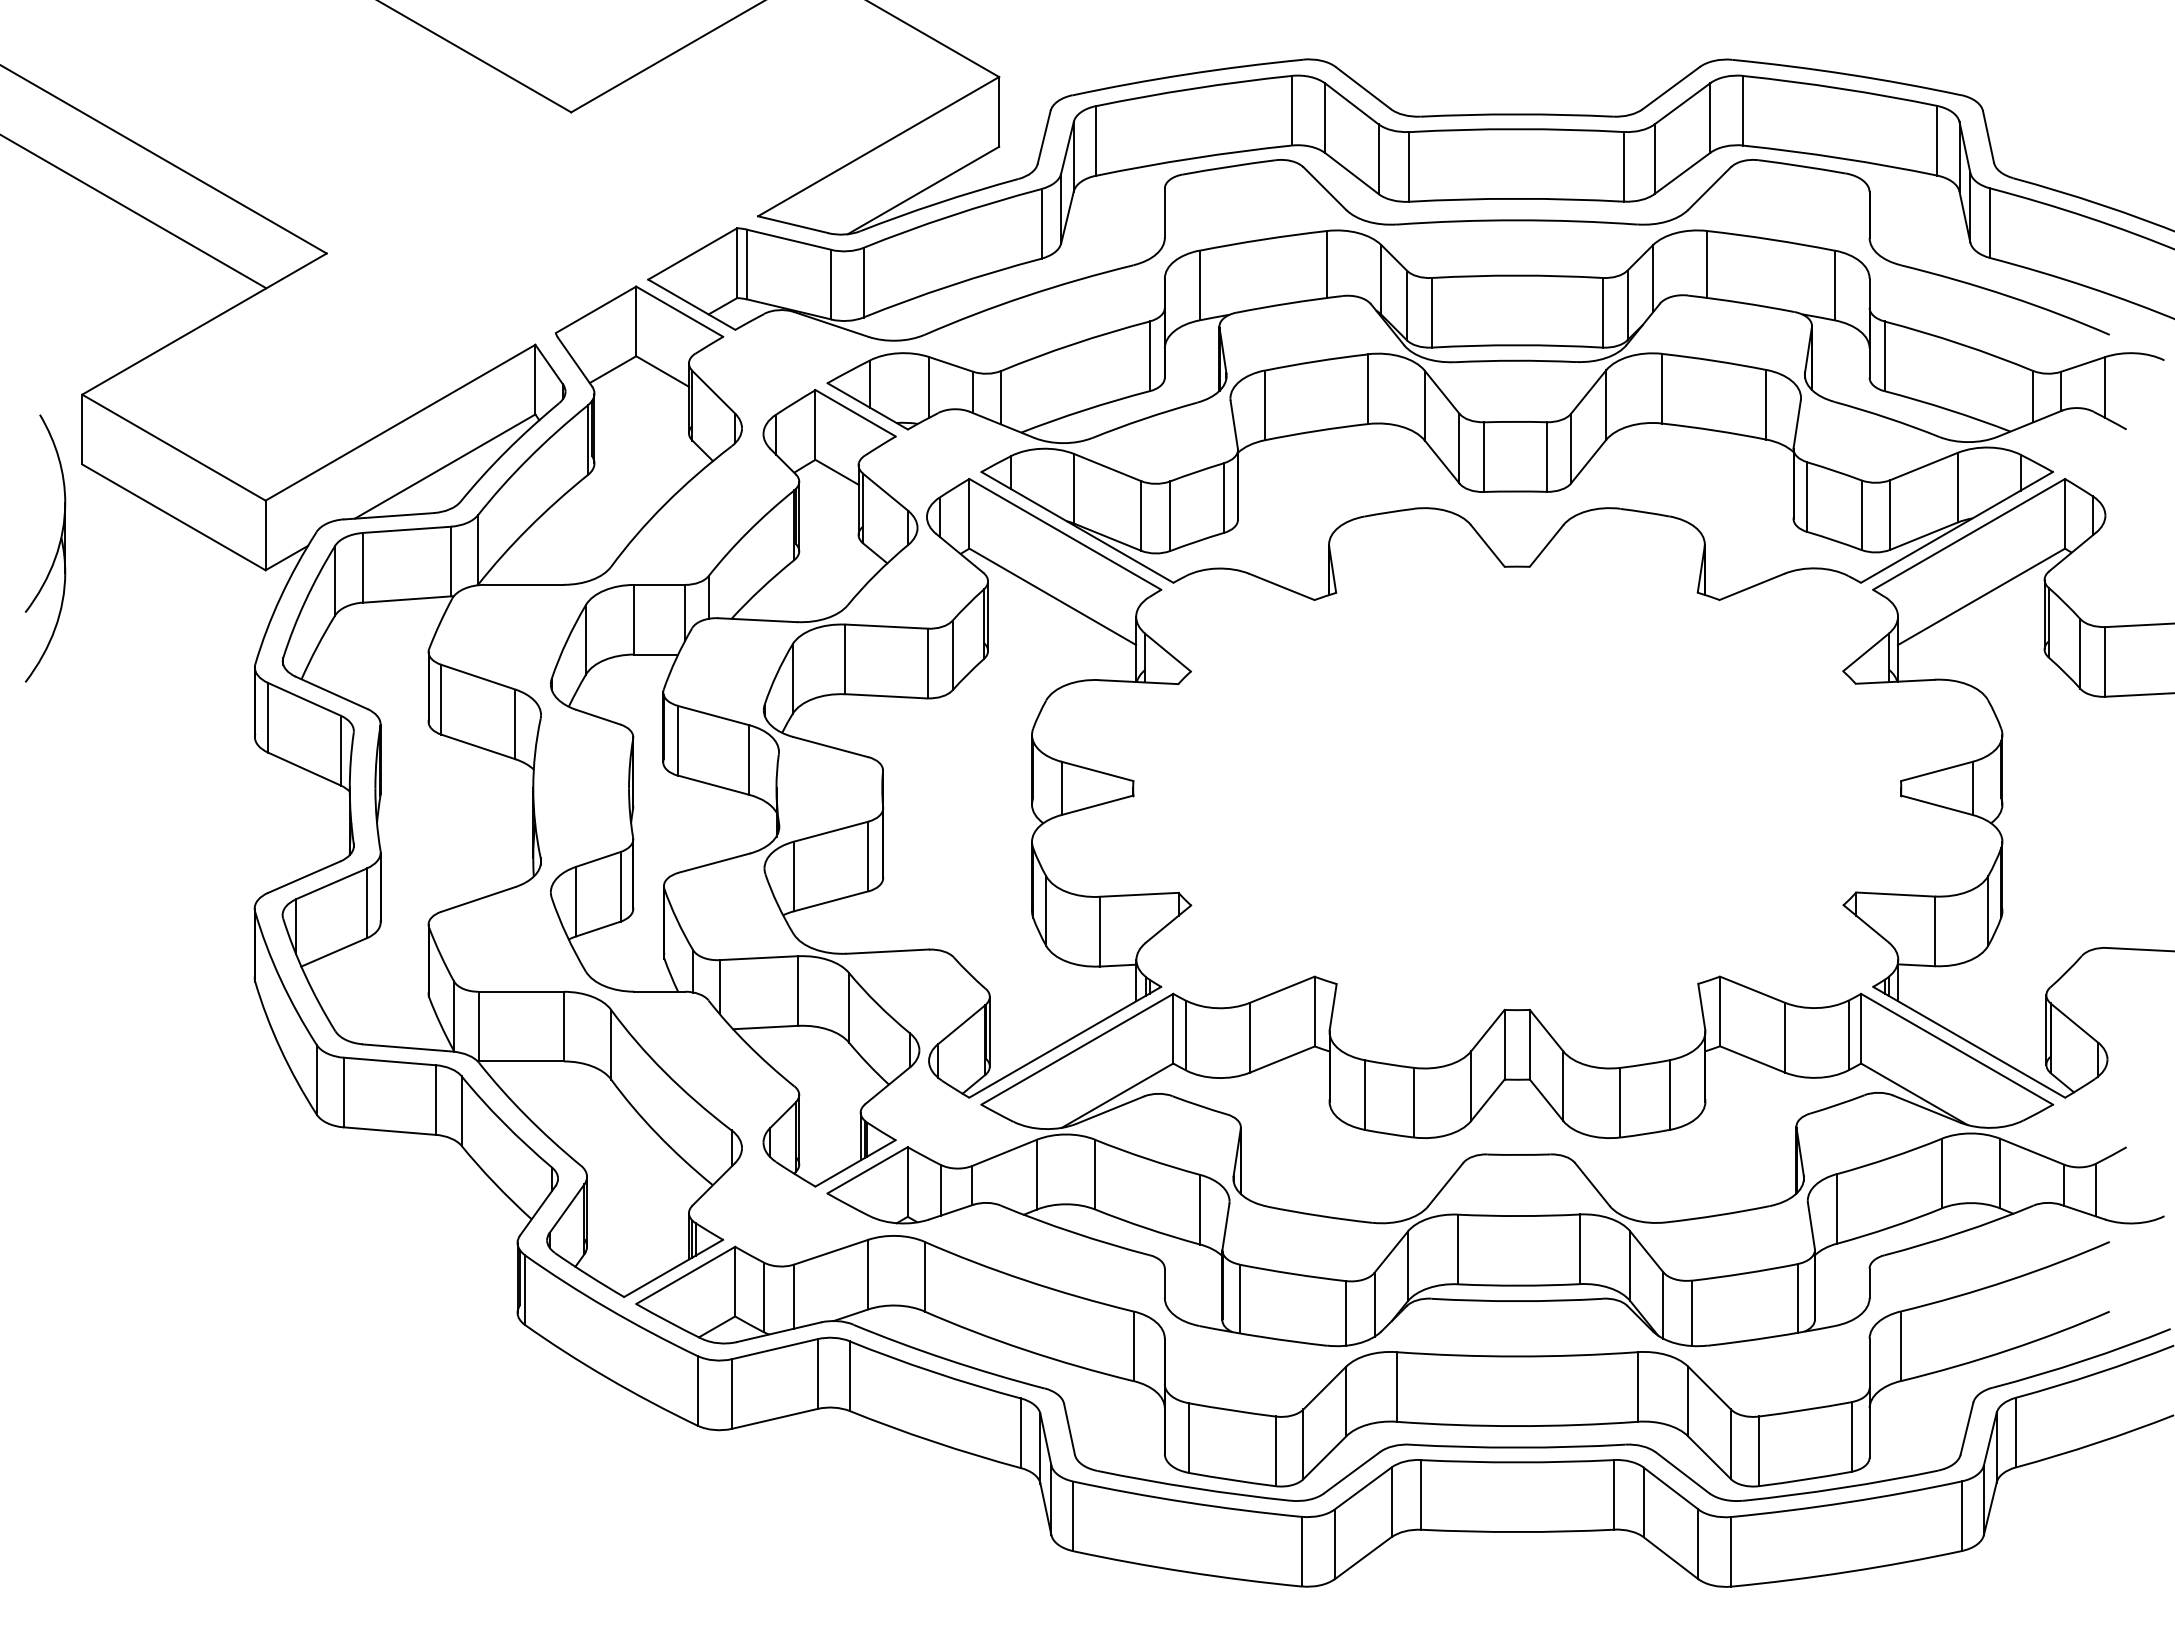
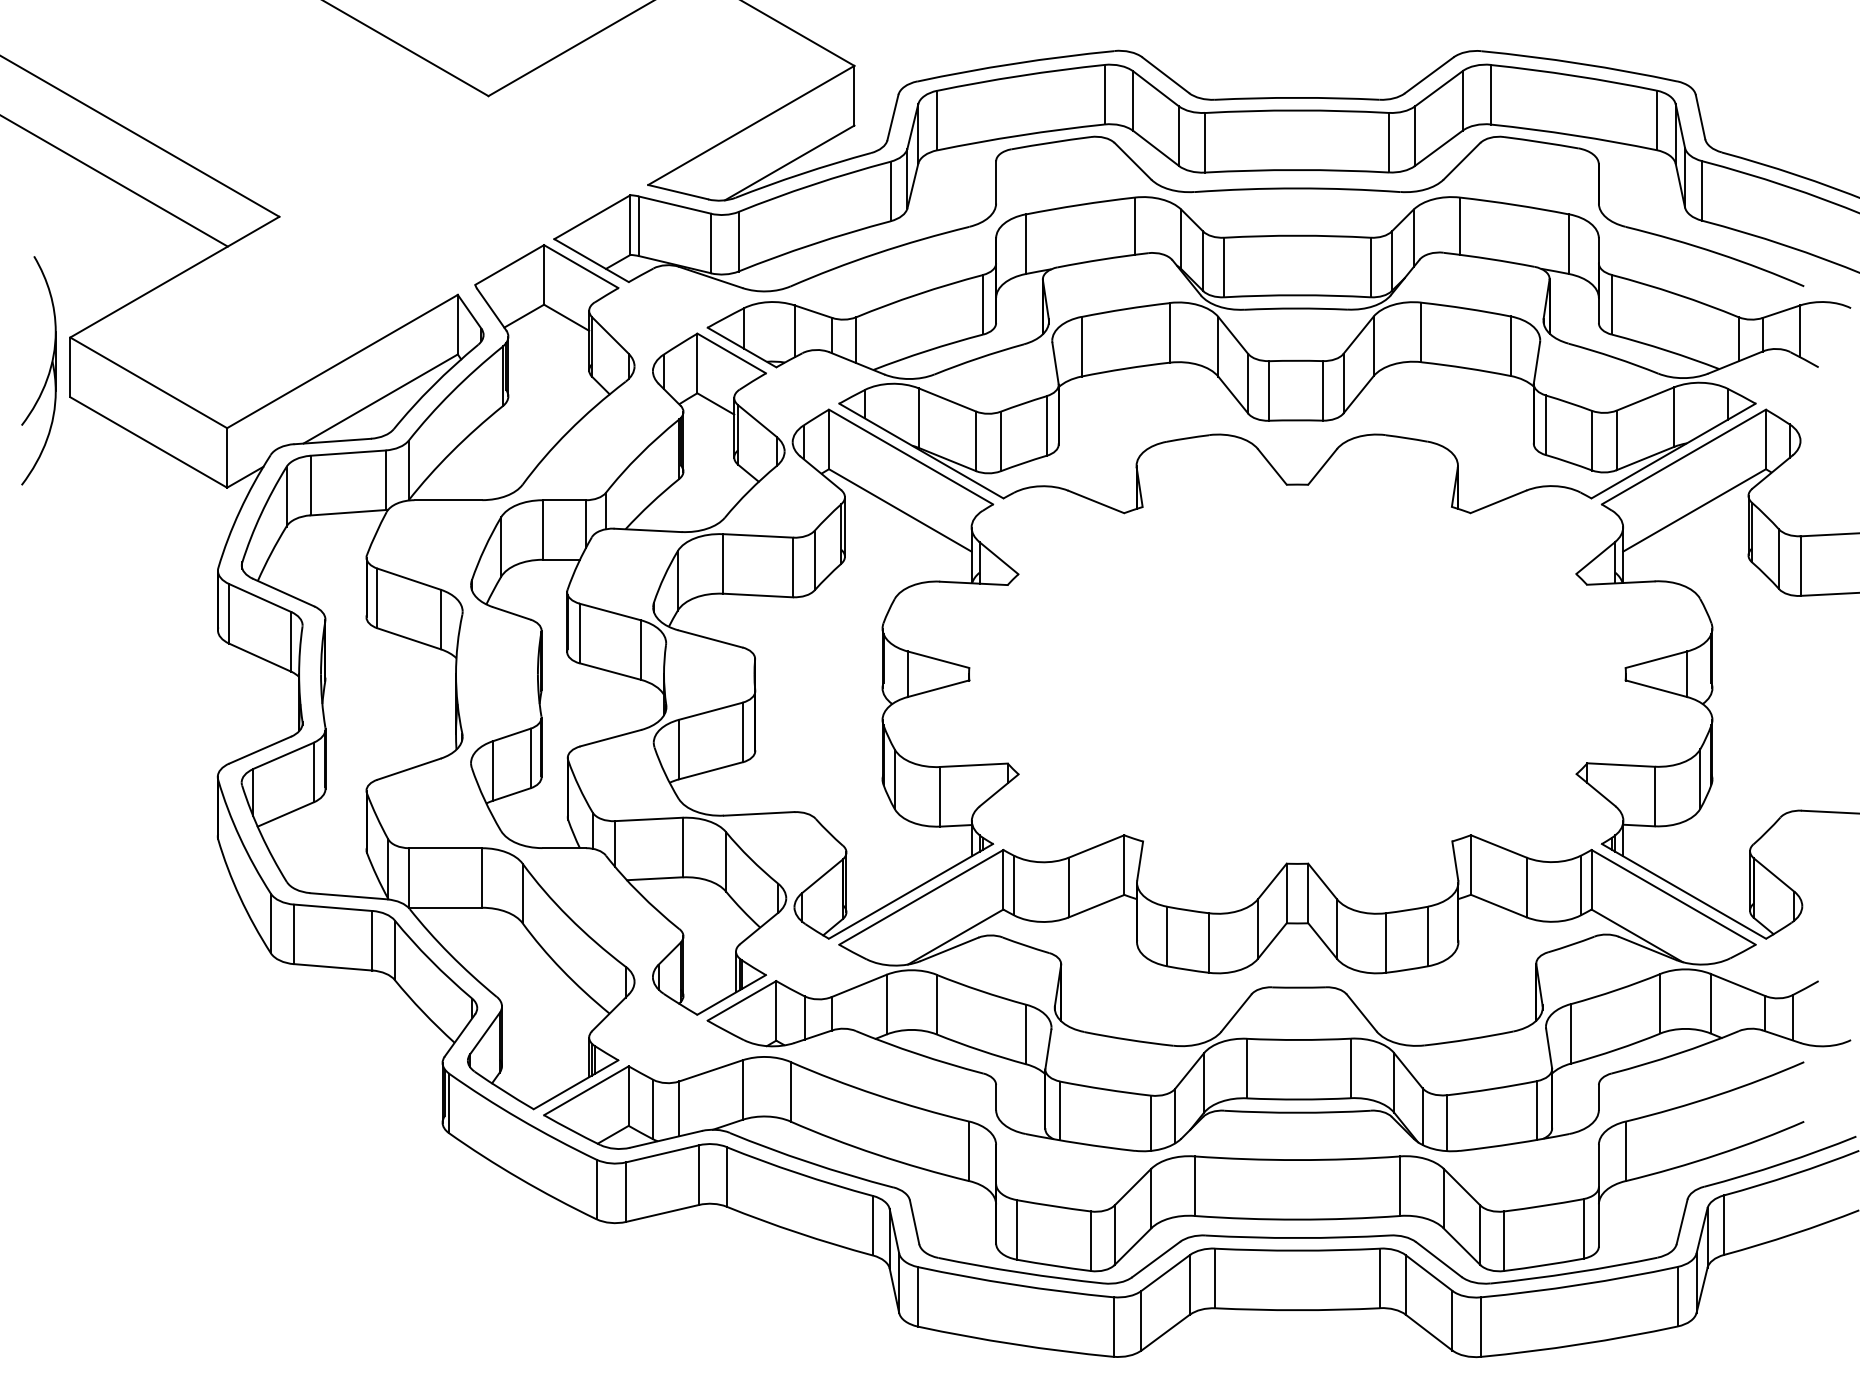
part: (56, 551) -> (48, 373), moved

